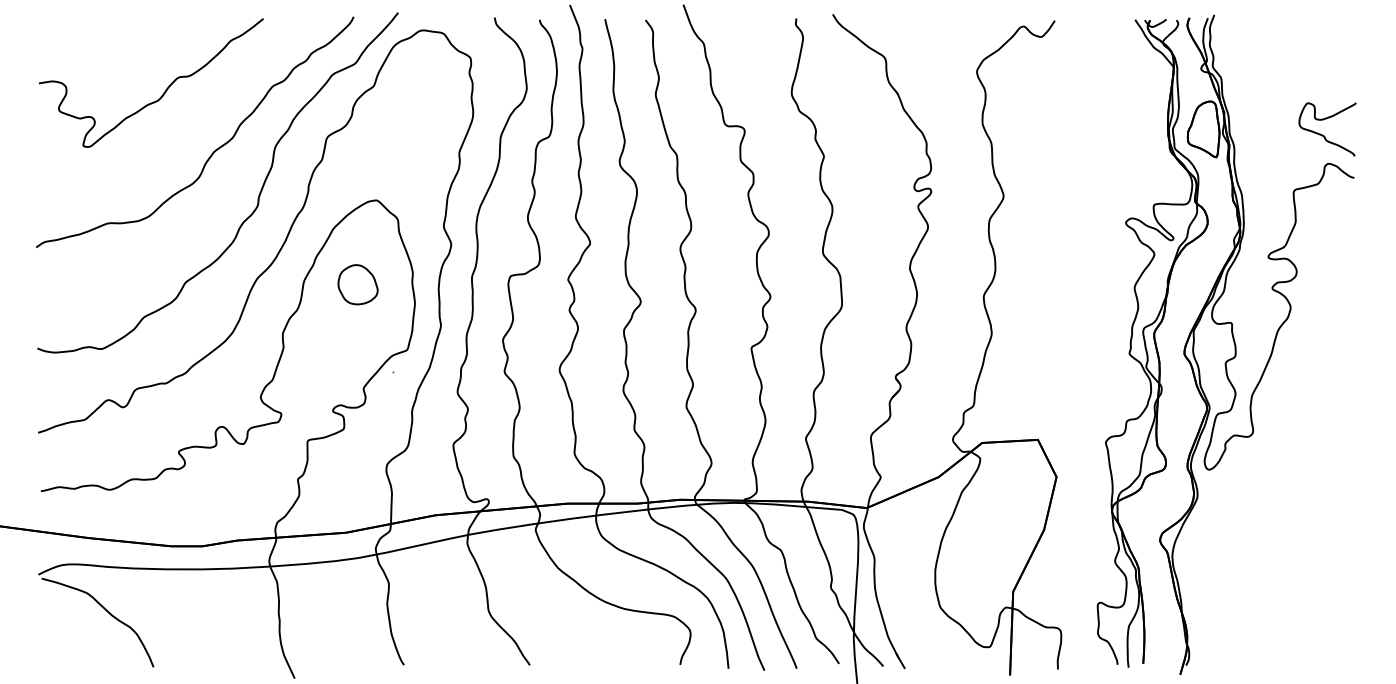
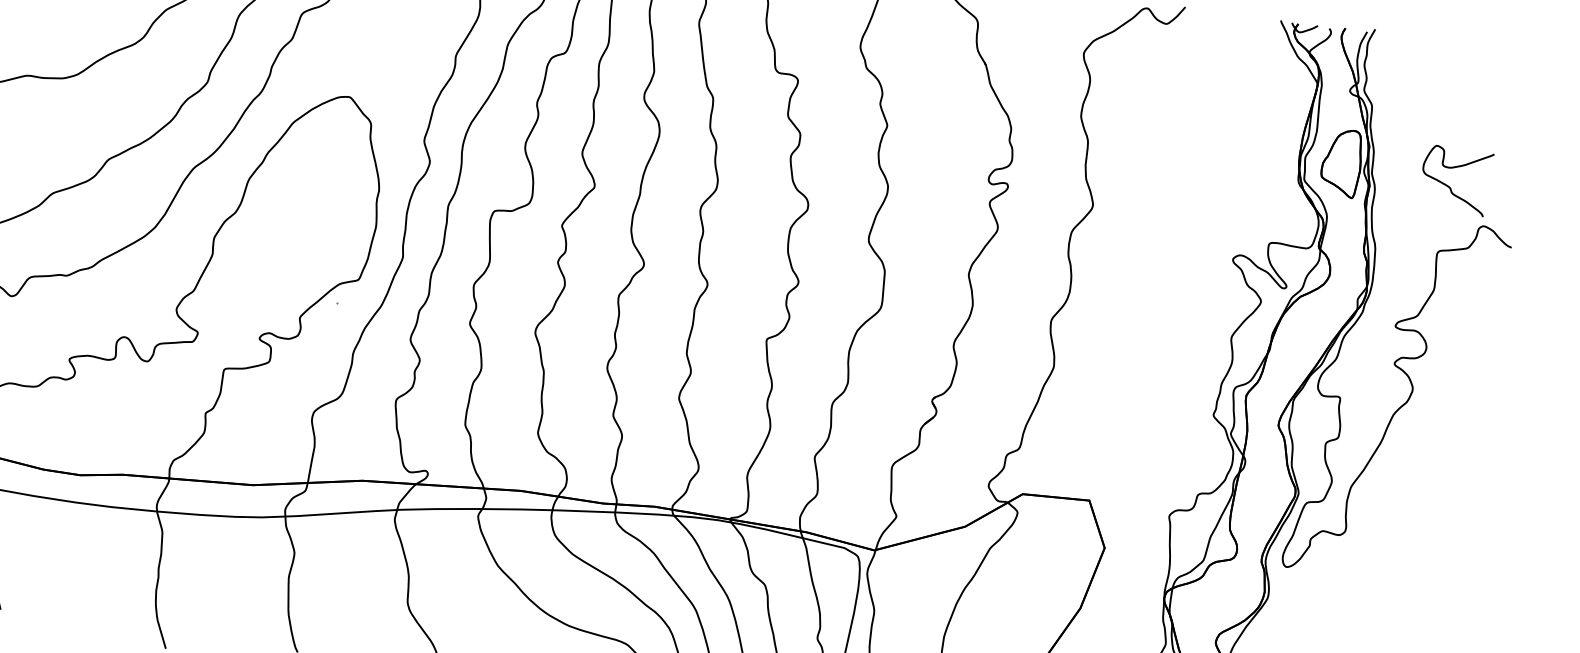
curve: (1324, 135) -> (1450, 186), moved
part: (357, 284) -> (311, 193), removed

